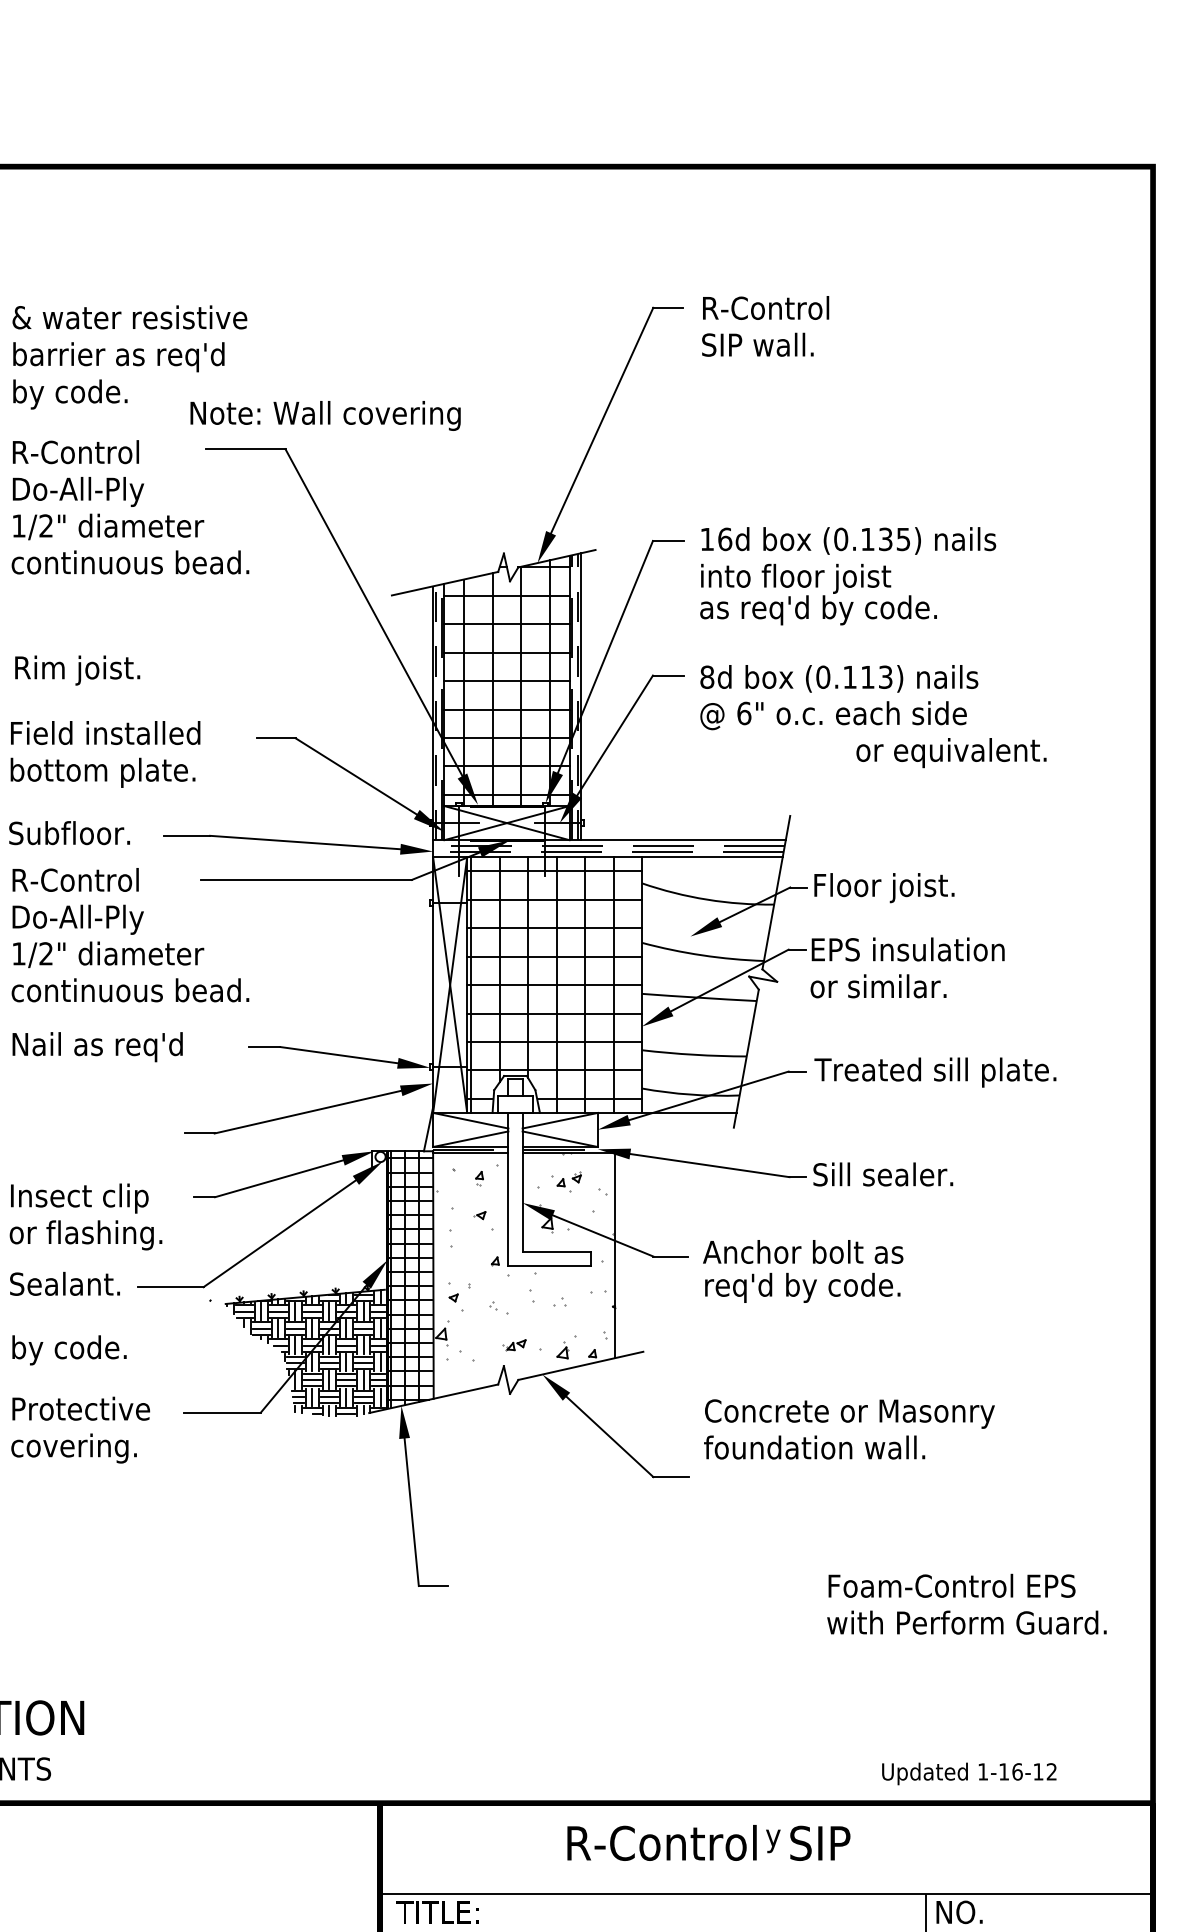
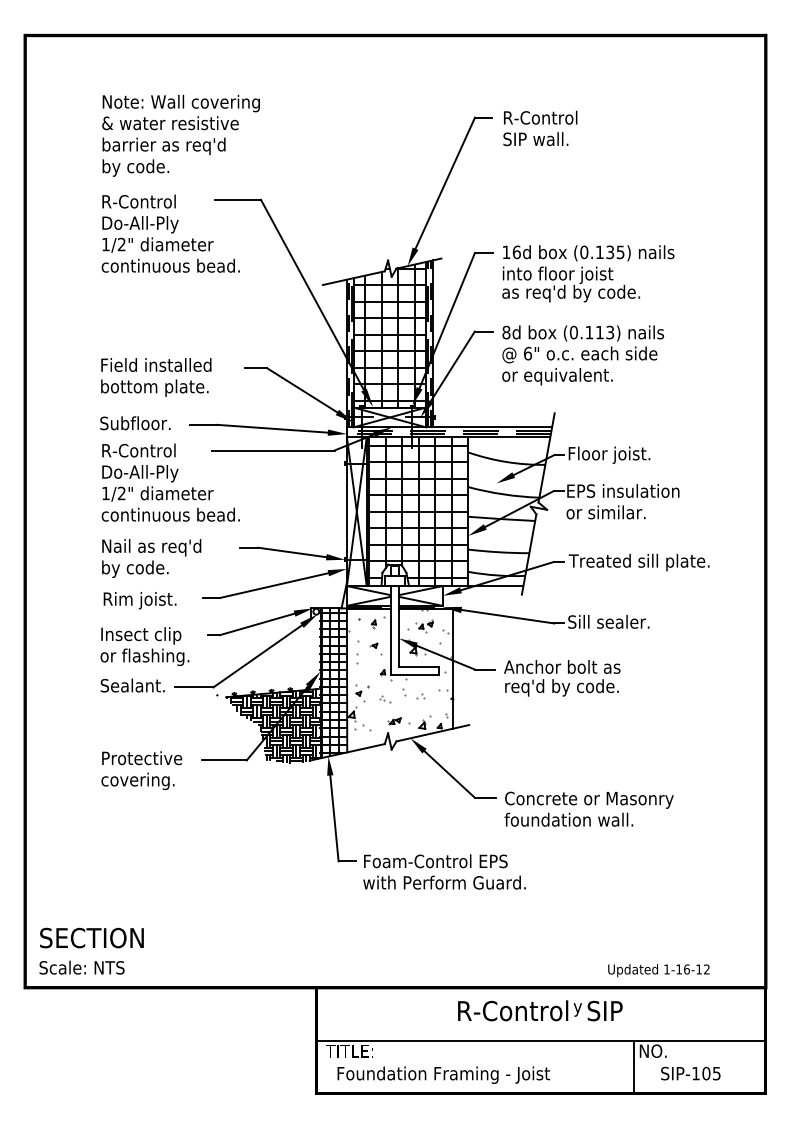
text: (324, 415) -> (180, 103), moved
text: (76, 670) -> (139, 600), moved
text: (951, 752) -> (557, 376), moved
text: (69, 1349) -> (135, 568), moved
text: (848, 1428) -> (588, 808), moved
text: (966, 1603) -> (444, 871), moved
text: (709, 1842) -> (540, 1010), moved

